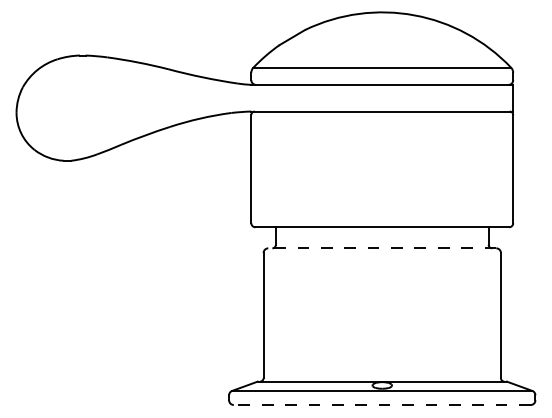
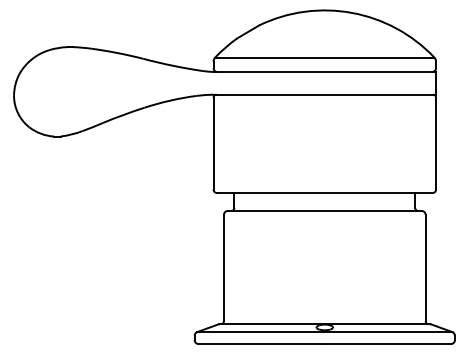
line: (382, 248) -> (324, 211), dashed -> solid
line: (381, 405) -> (324, 344), dashed -> solid

